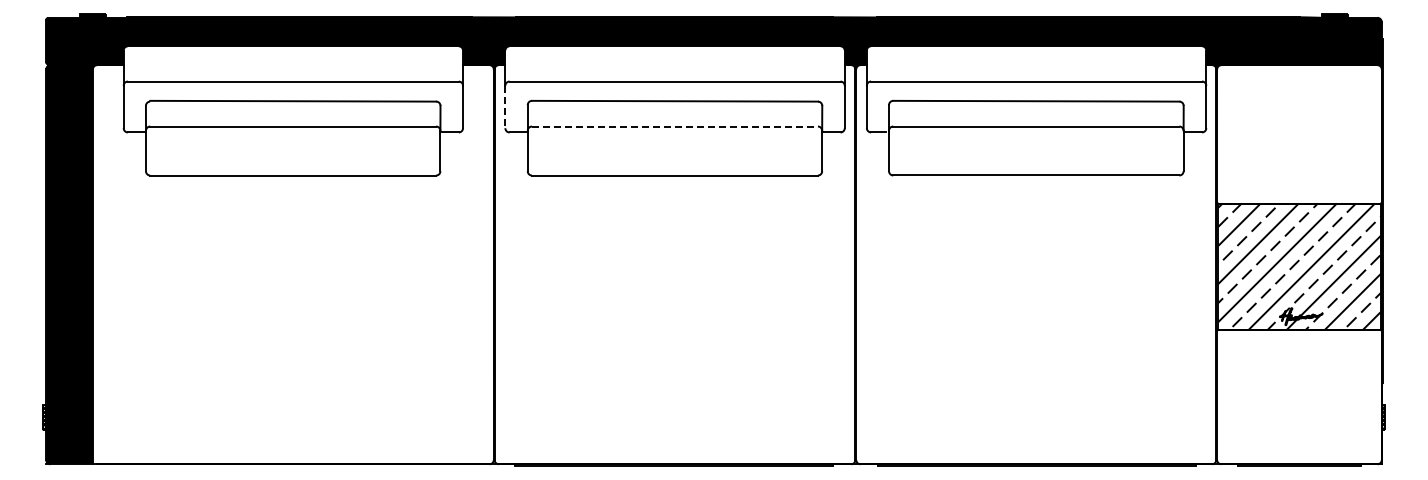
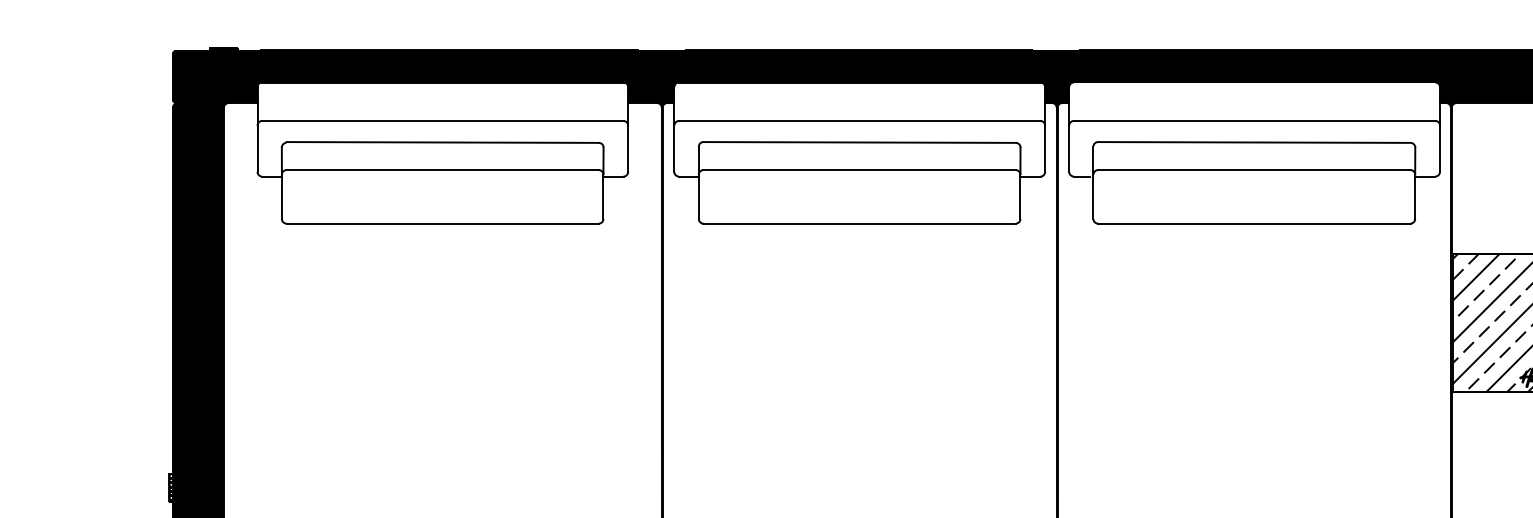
line: (505, 107) -> (674, 149), dashed -> solid
line: (674, 126) -> (859, 170), dashed -> solid

